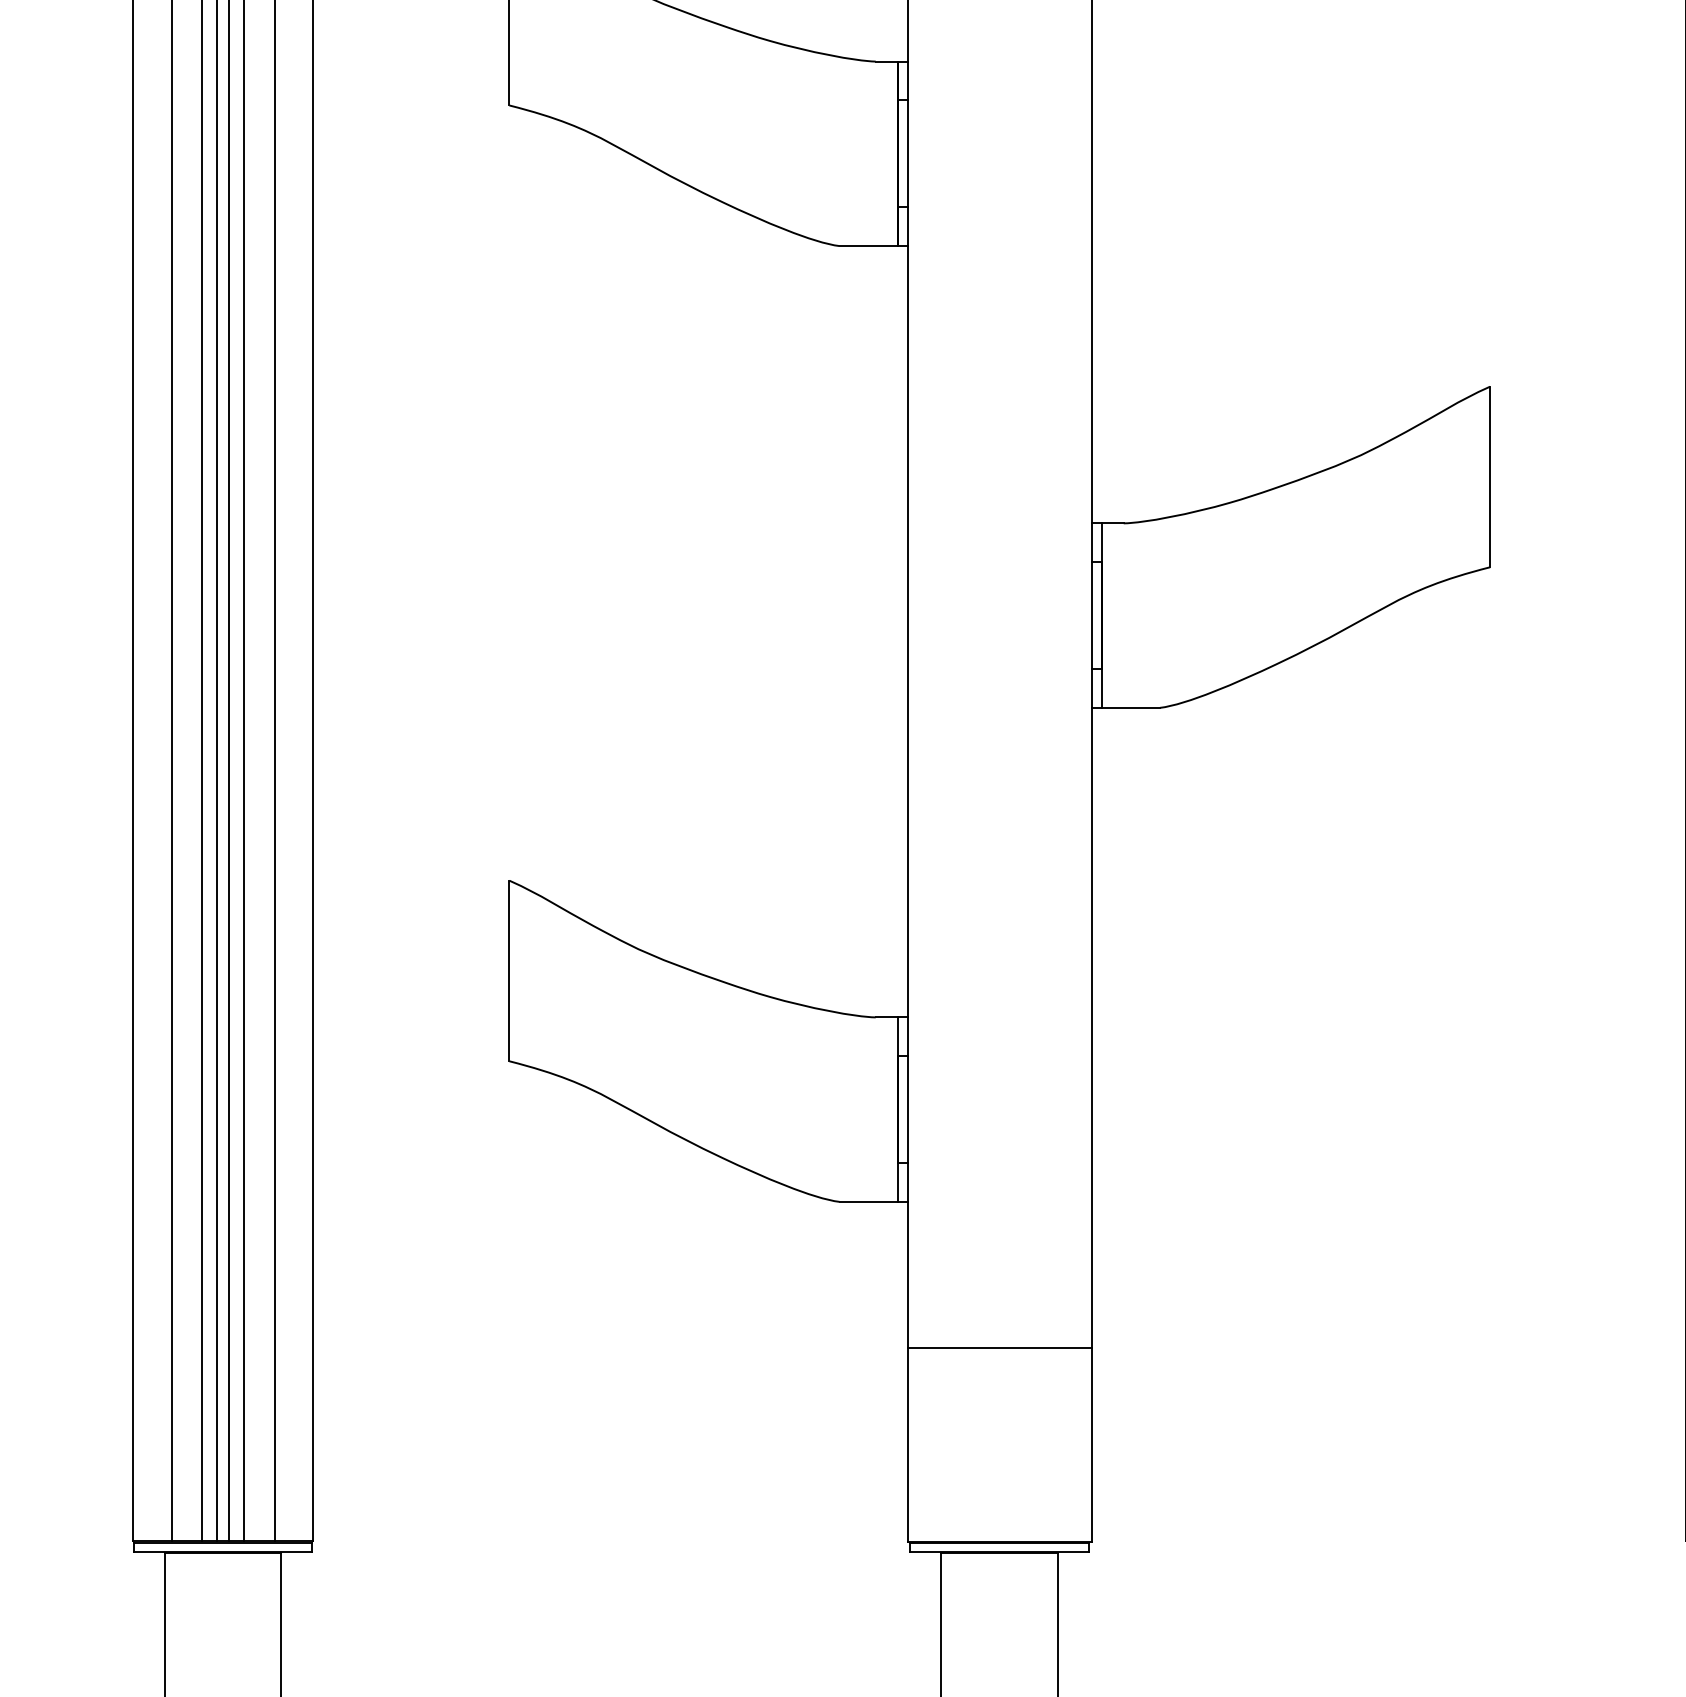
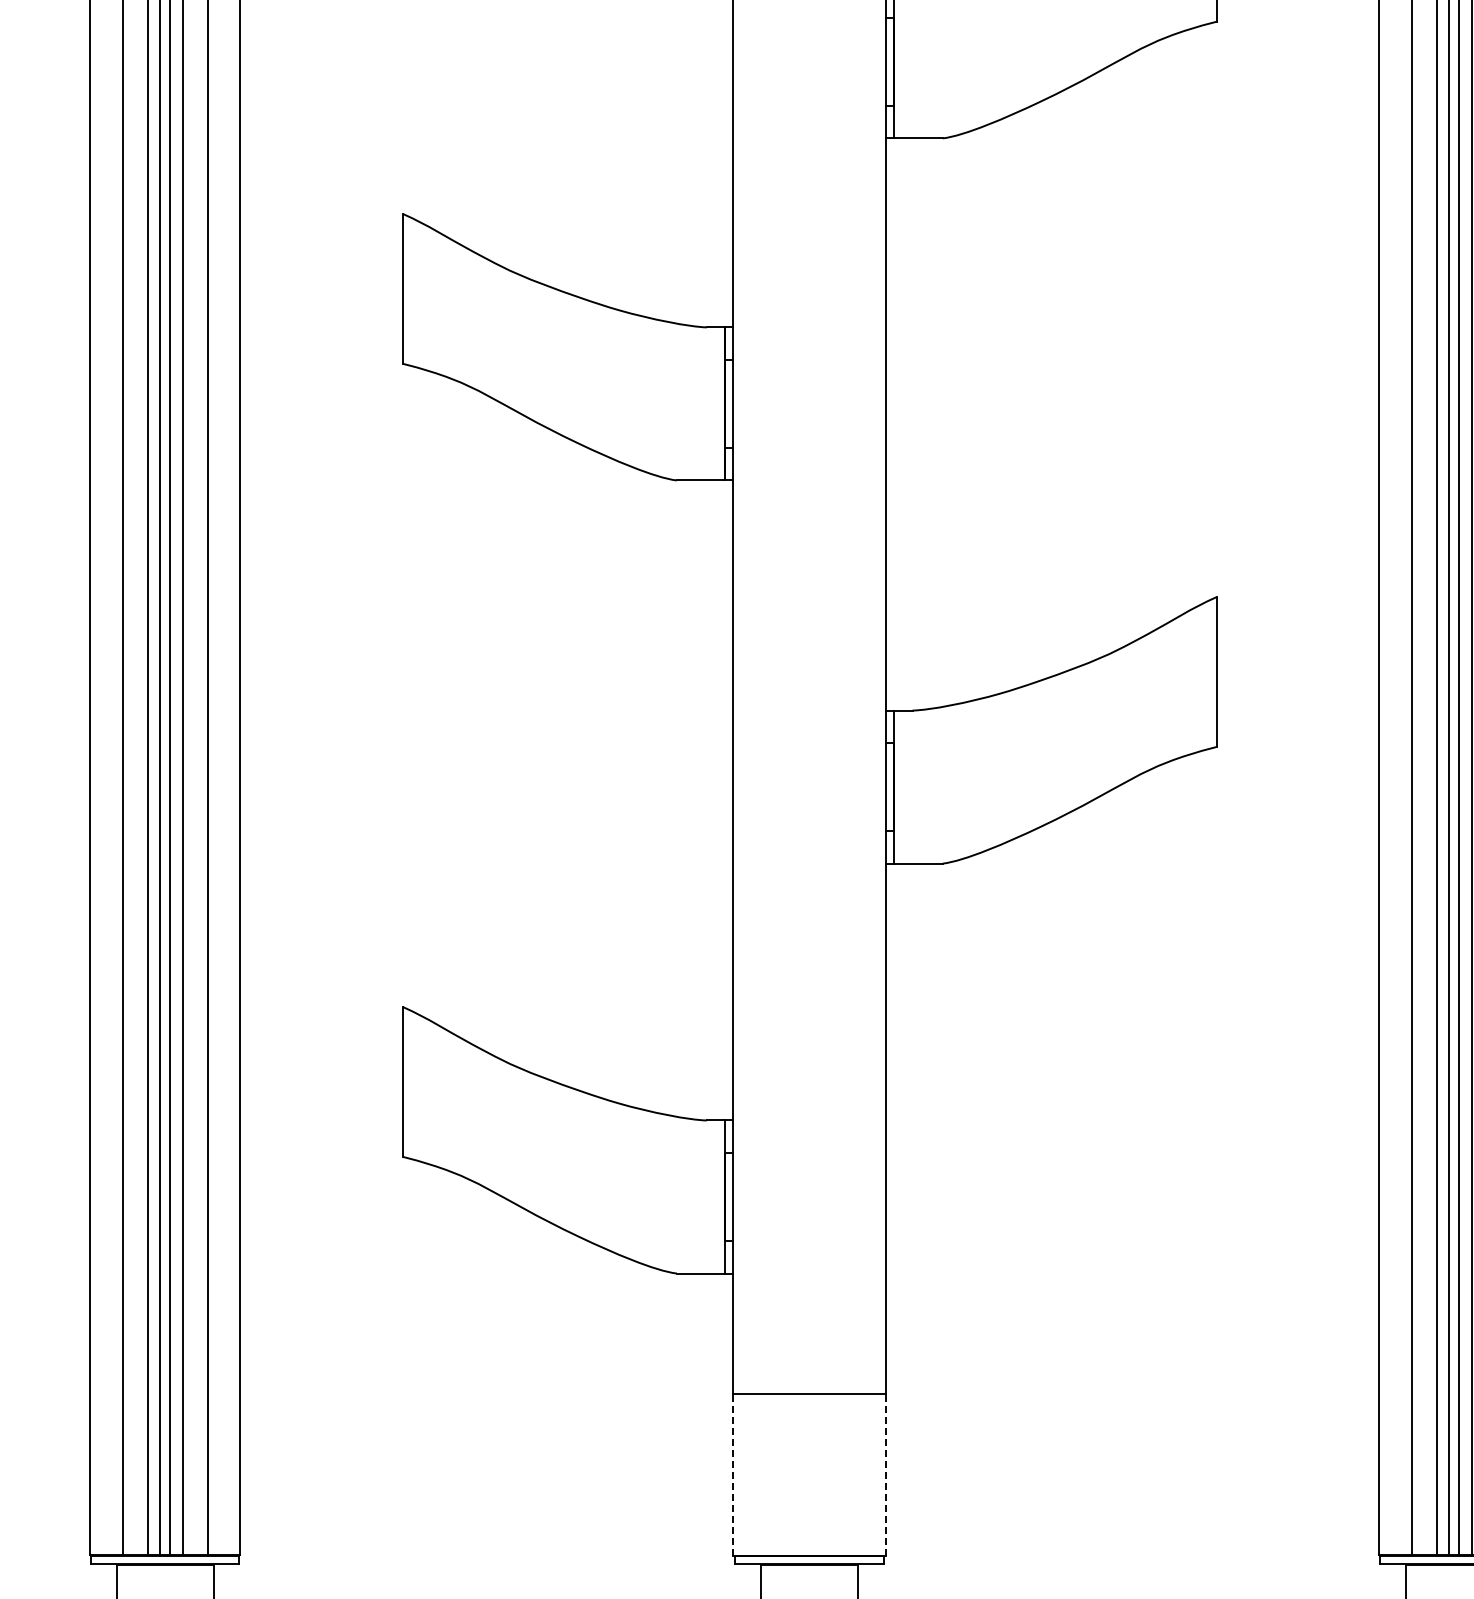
line: (907, 1444) -> (733, 1474), solid -> dashed
line: (1092, 1444) -> (886, 1474), solid -> dashed

